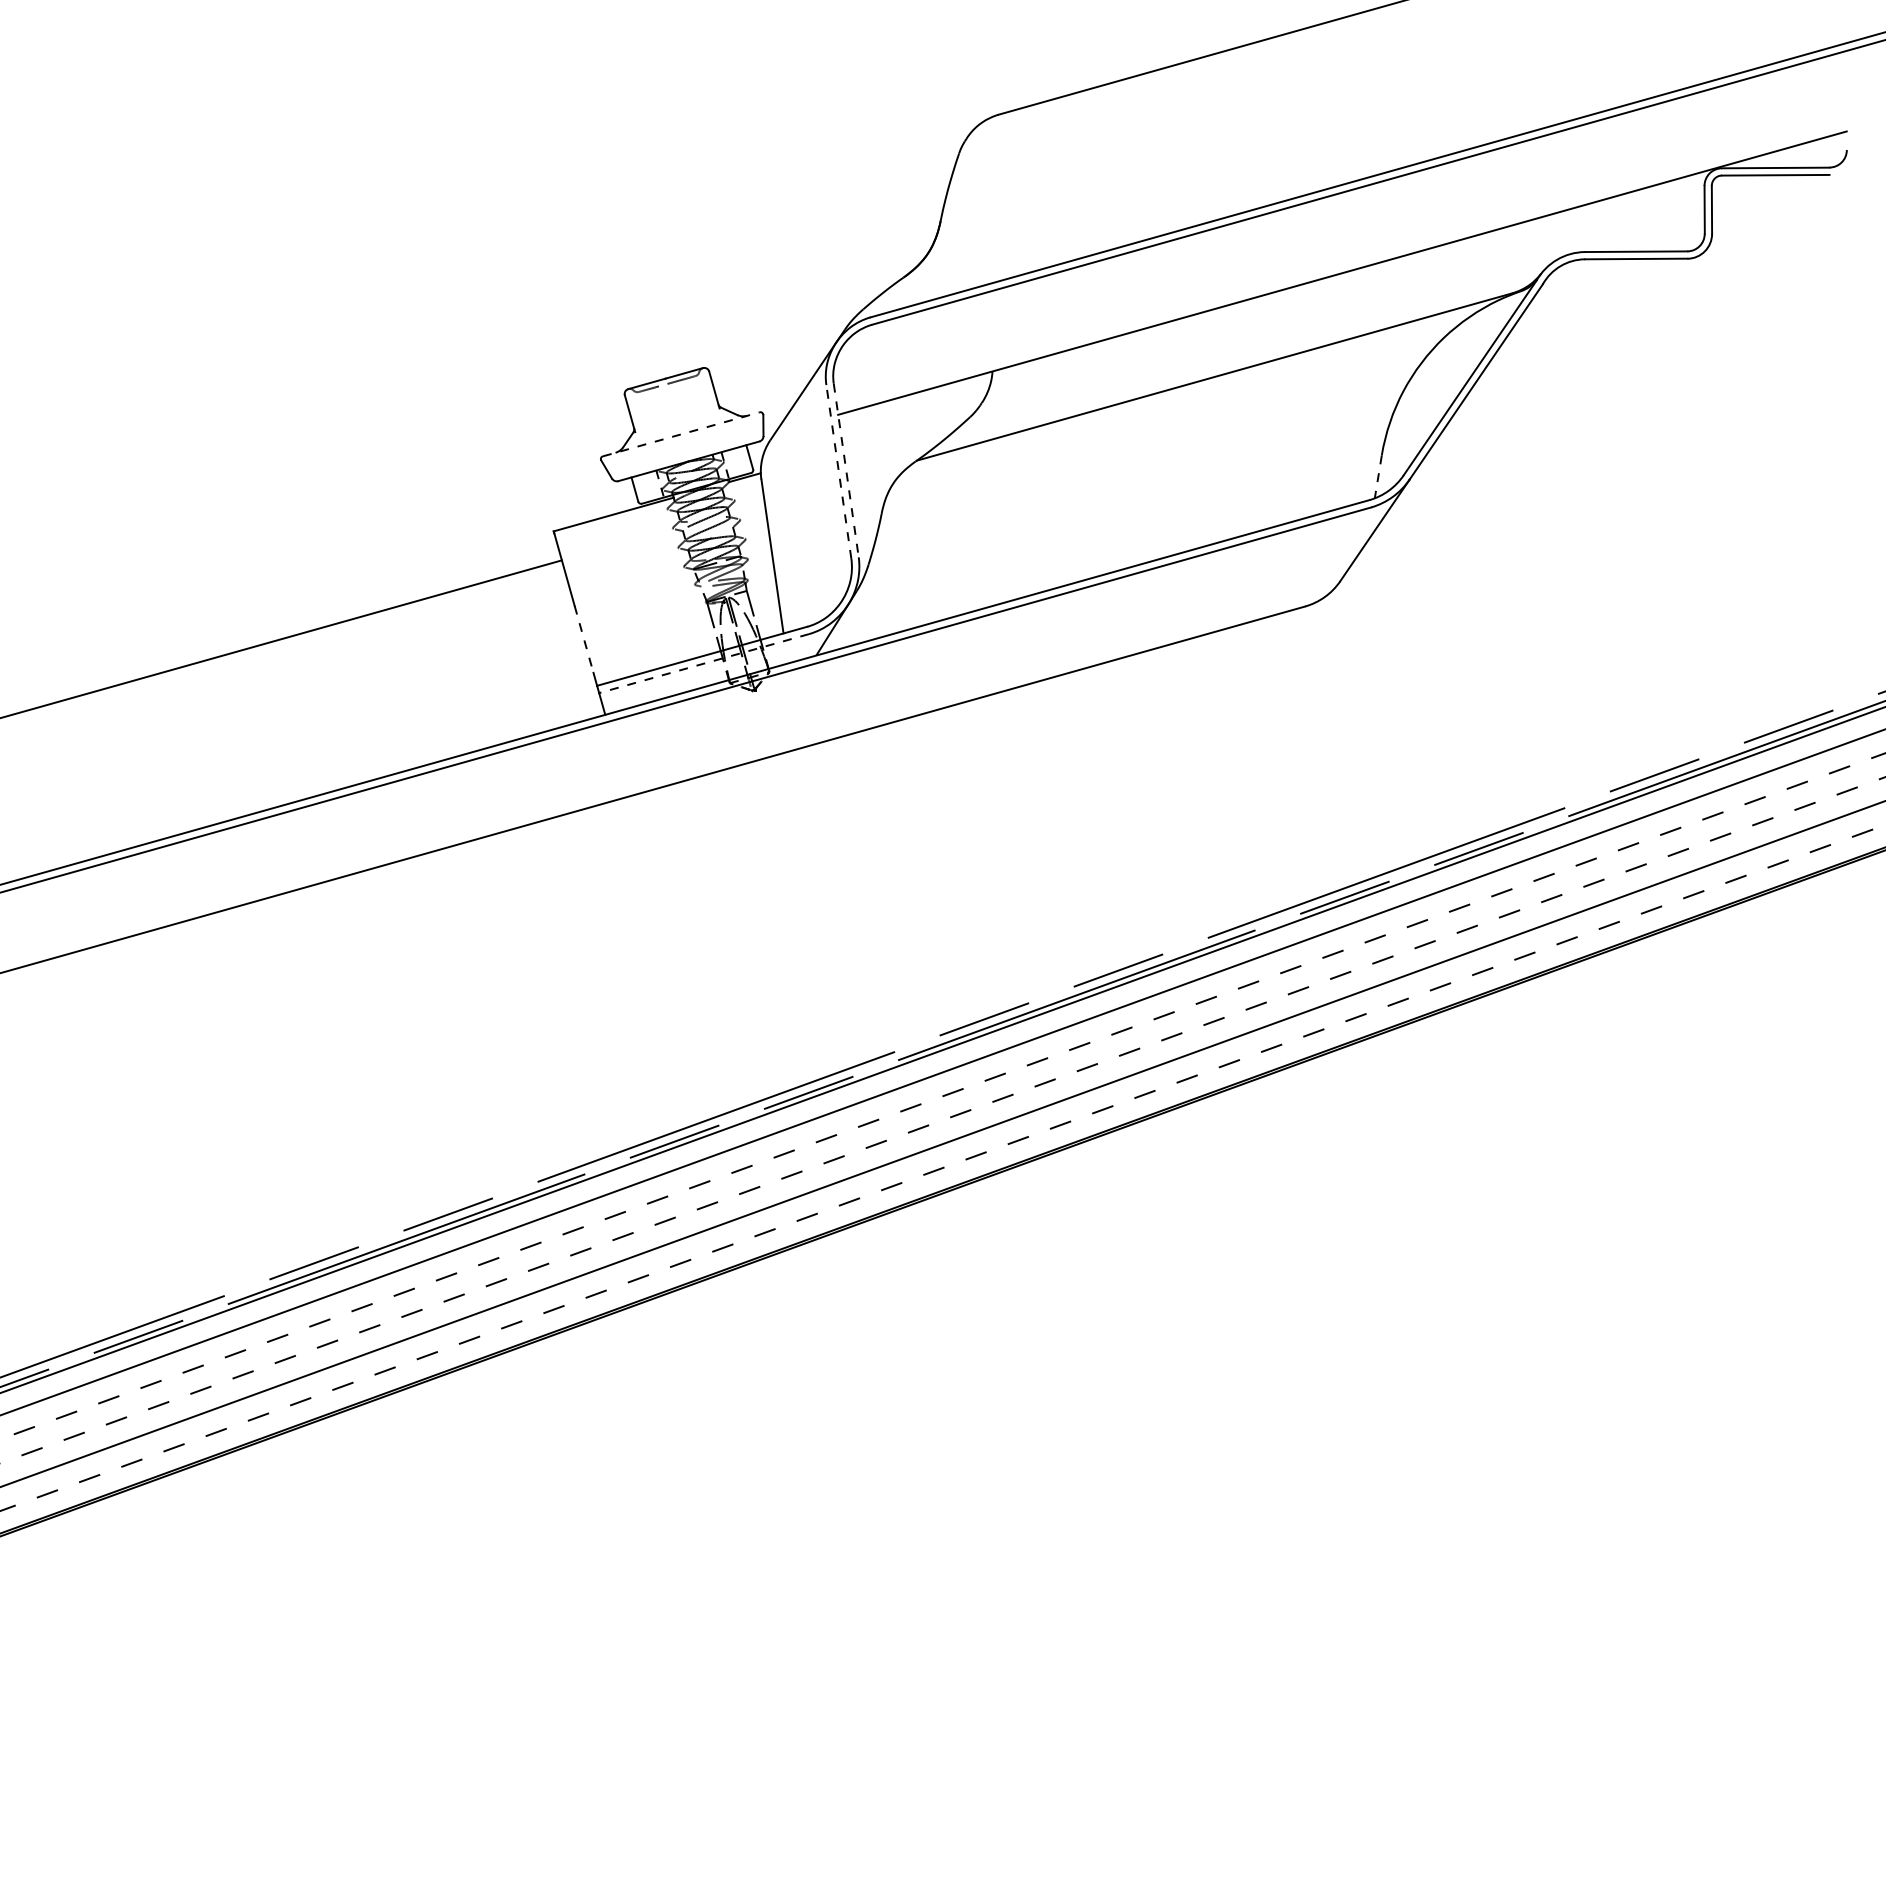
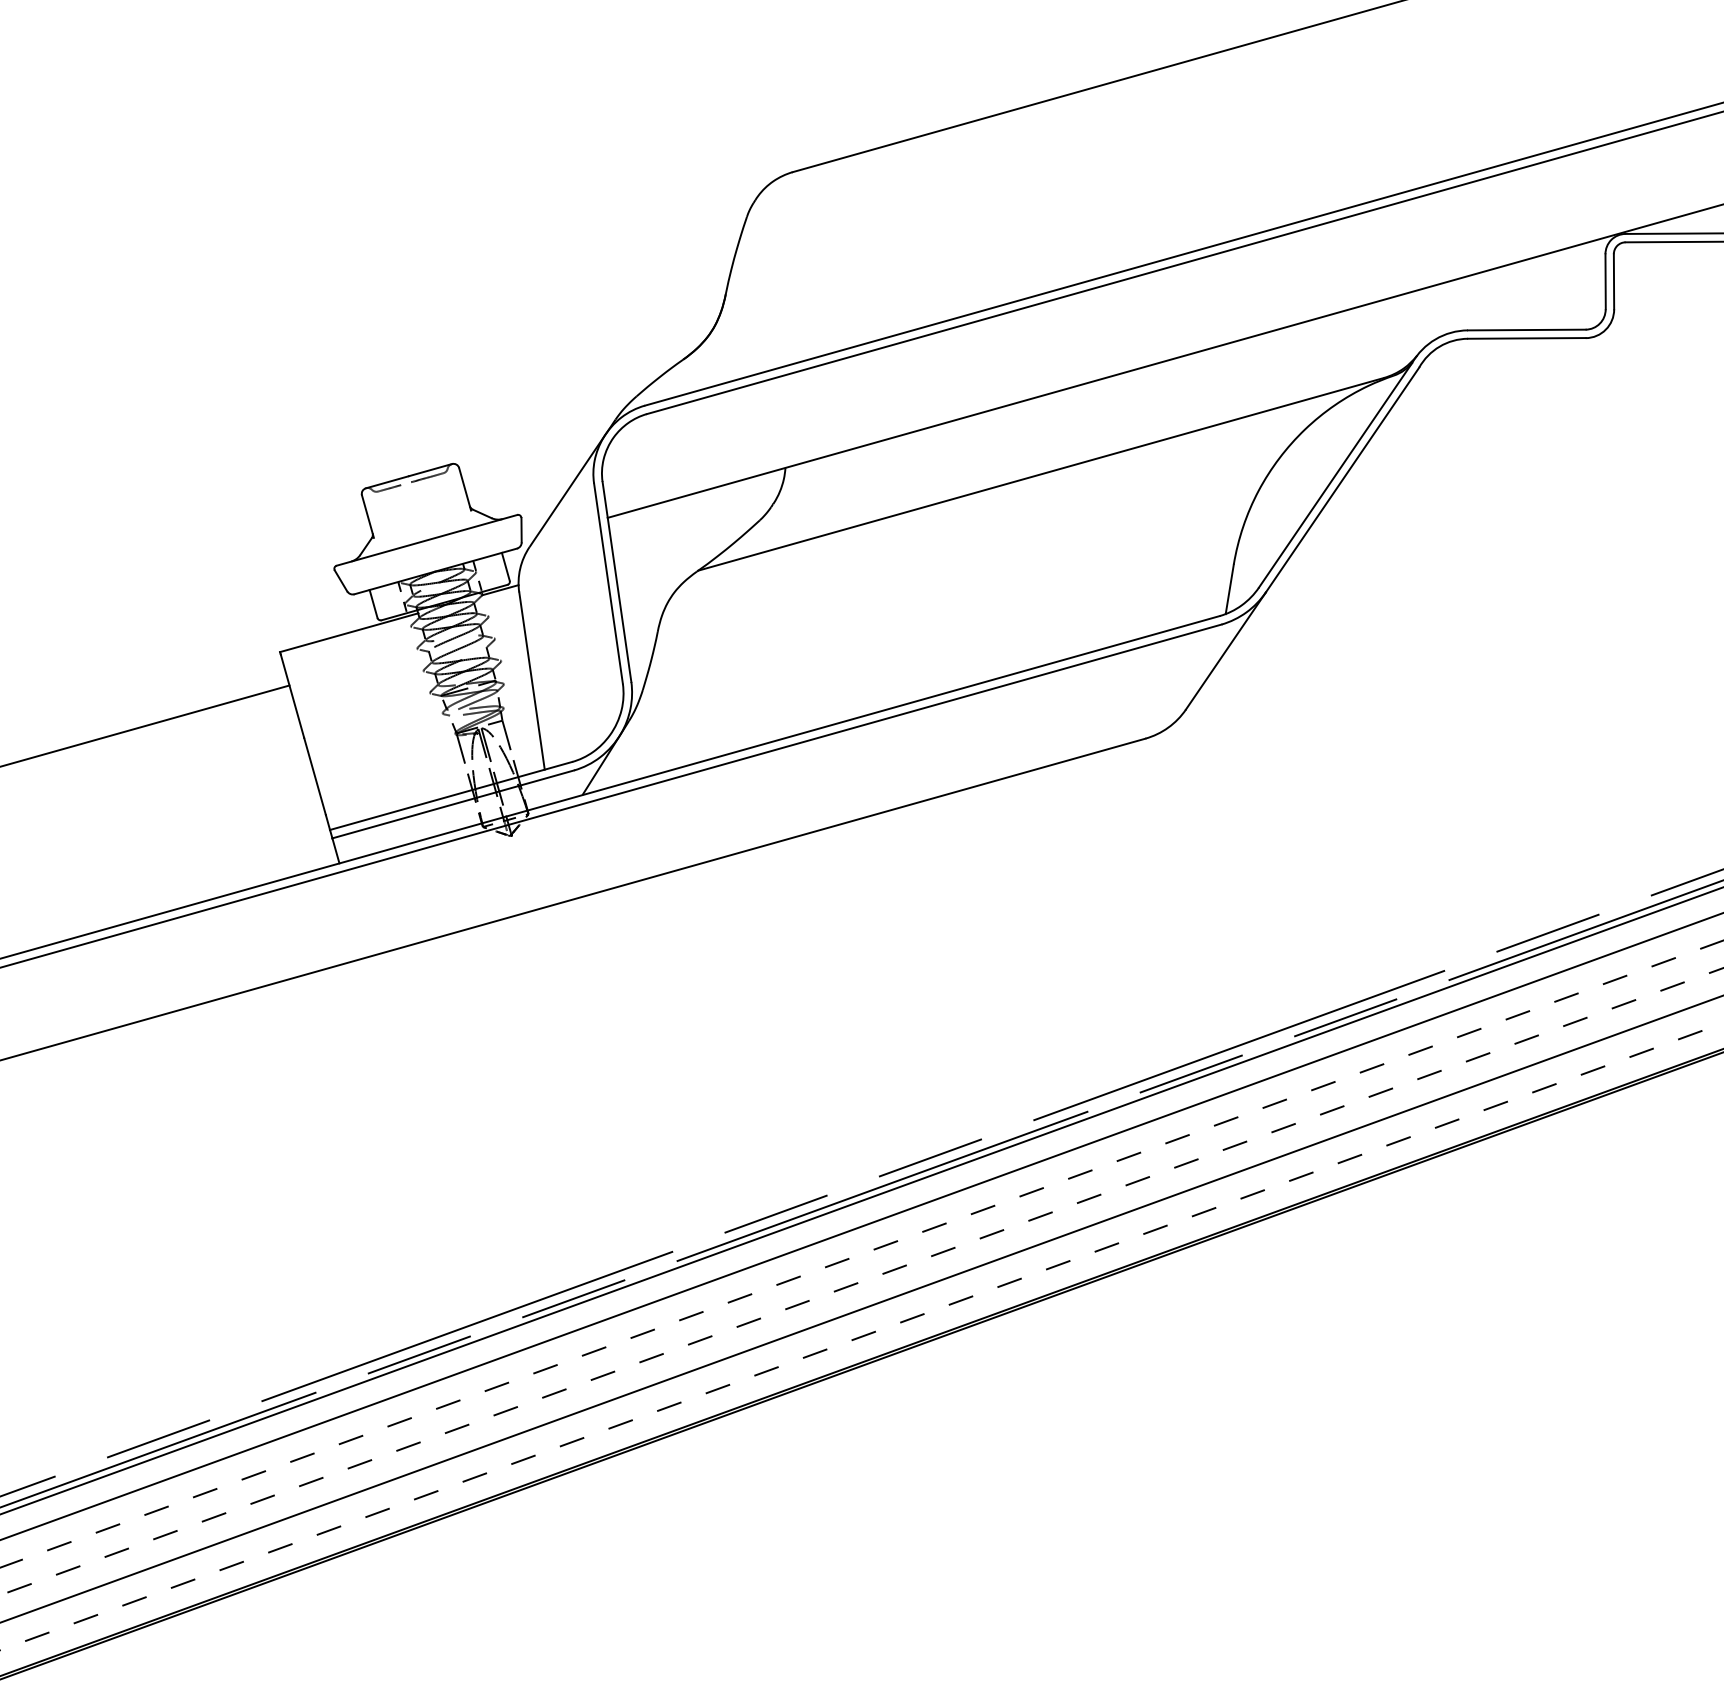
line: (681, 434) -> (427, 540), dashed -> solid
line: (846, 470) -> (617, 581), dashed -> solid
line: (838, 471) -> (608, 583), dashed -> solid
line: (1378, 476) -> (1229, 588), dashed -> solid
line: (584, 639) -> (315, 776), dashed -> solid
line: (704, 663) -> (453, 804), dashed -> solid

